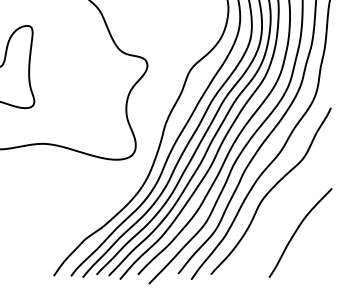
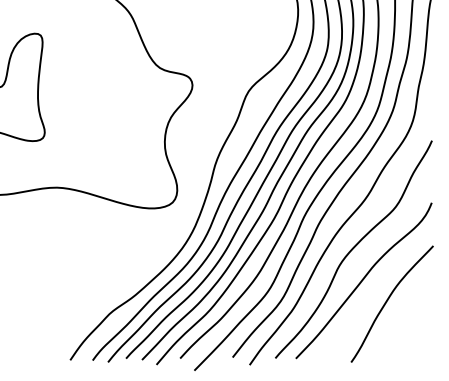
curve: (278, 215) -> (363, 281), added

